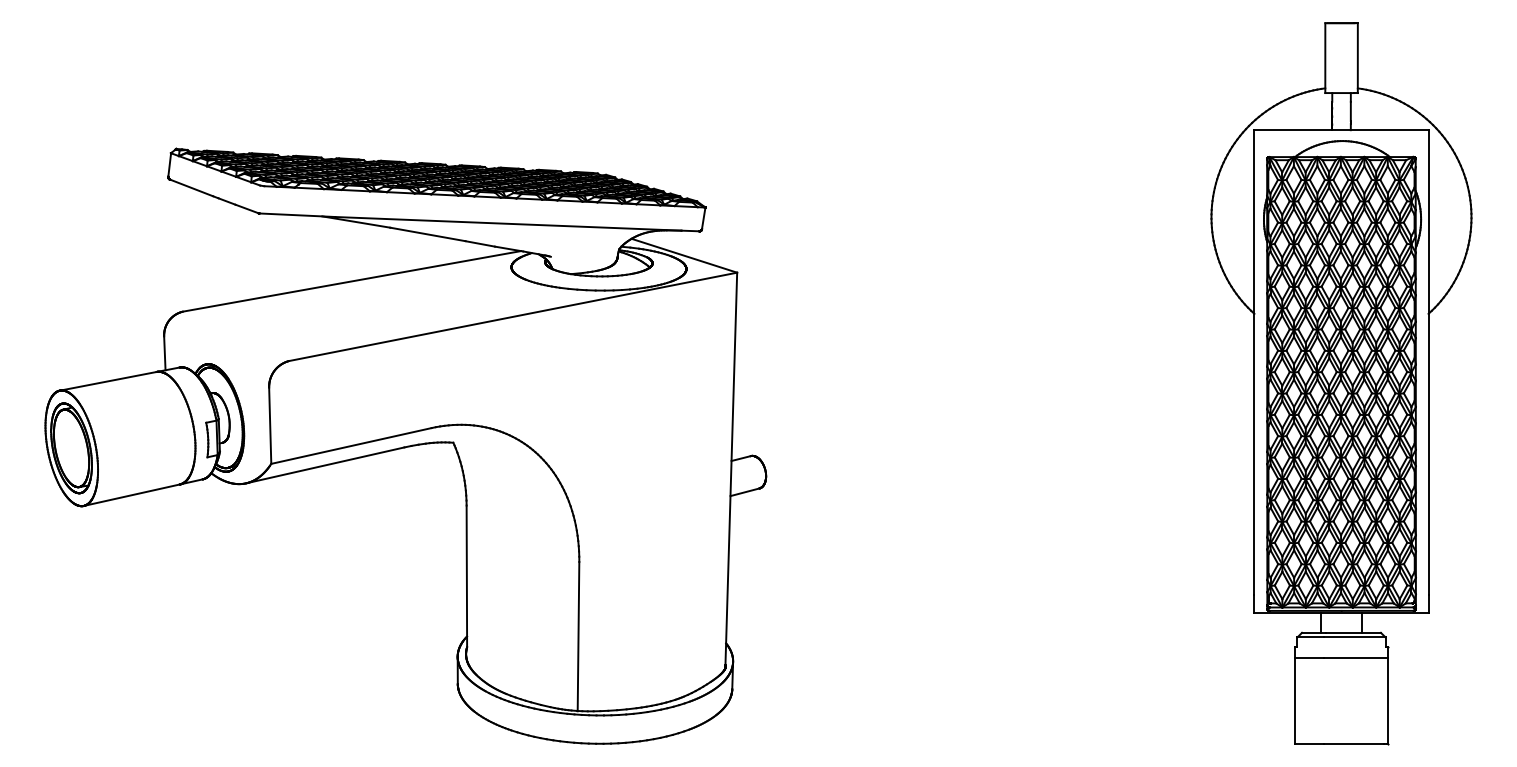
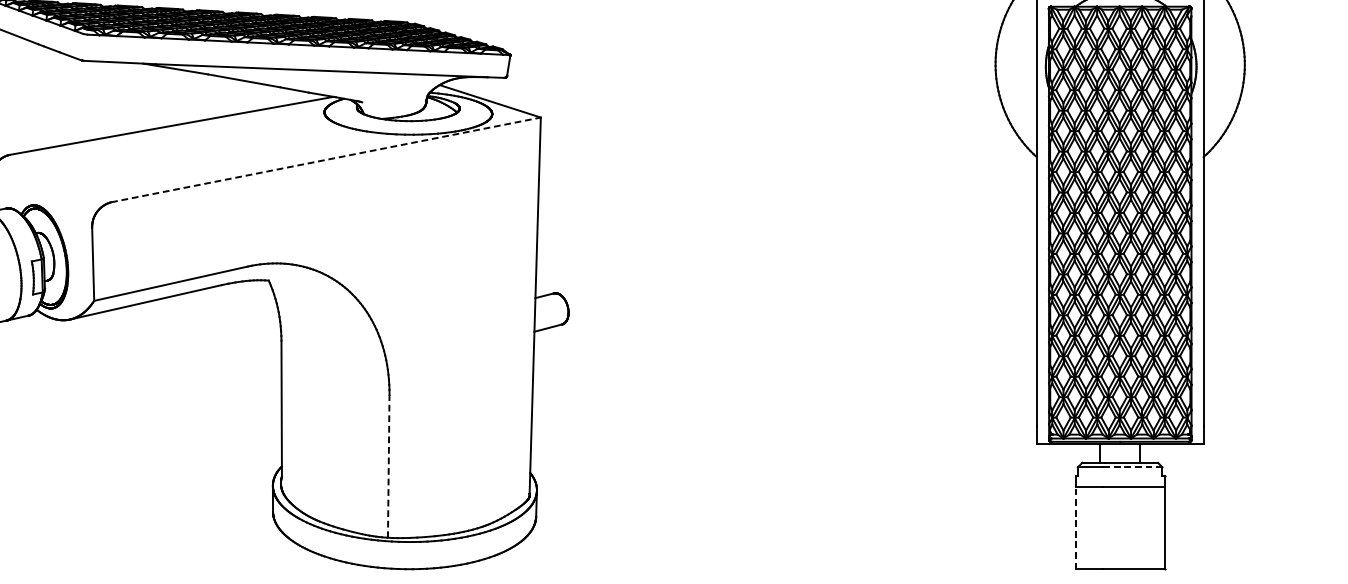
line: (513, 316) -> (326, 159), solid -> dashed
line: (578, 636) -> (388, 466), solid -> dashed
line: (1354, 637) -> (1132, 467), solid -> dashed
line: (1295, 701) -> (1076, 528), solid -> dashed

